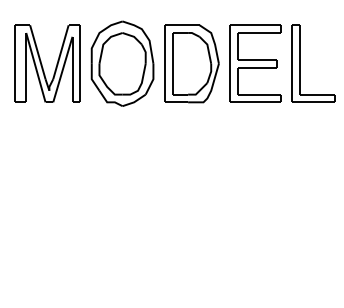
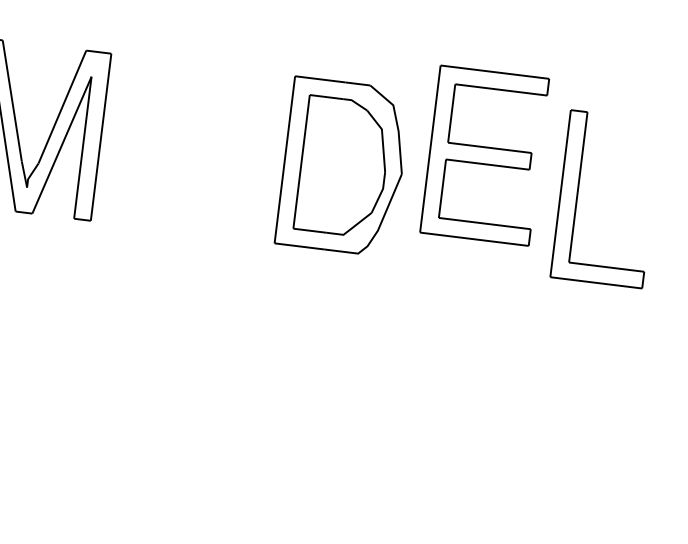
part: (122, 63) -> (192, 147), removed
part: (255, 63) -> (484, 155), moved

